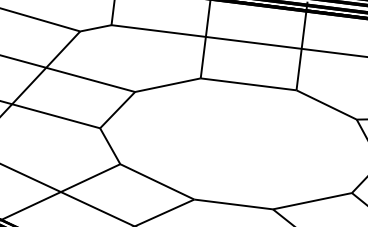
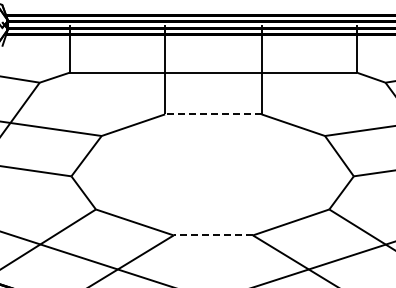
line: (247, 84) -> (212, 114), solid -> dashed
line: (233, 204) -> (213, 235), solid -> dashed

